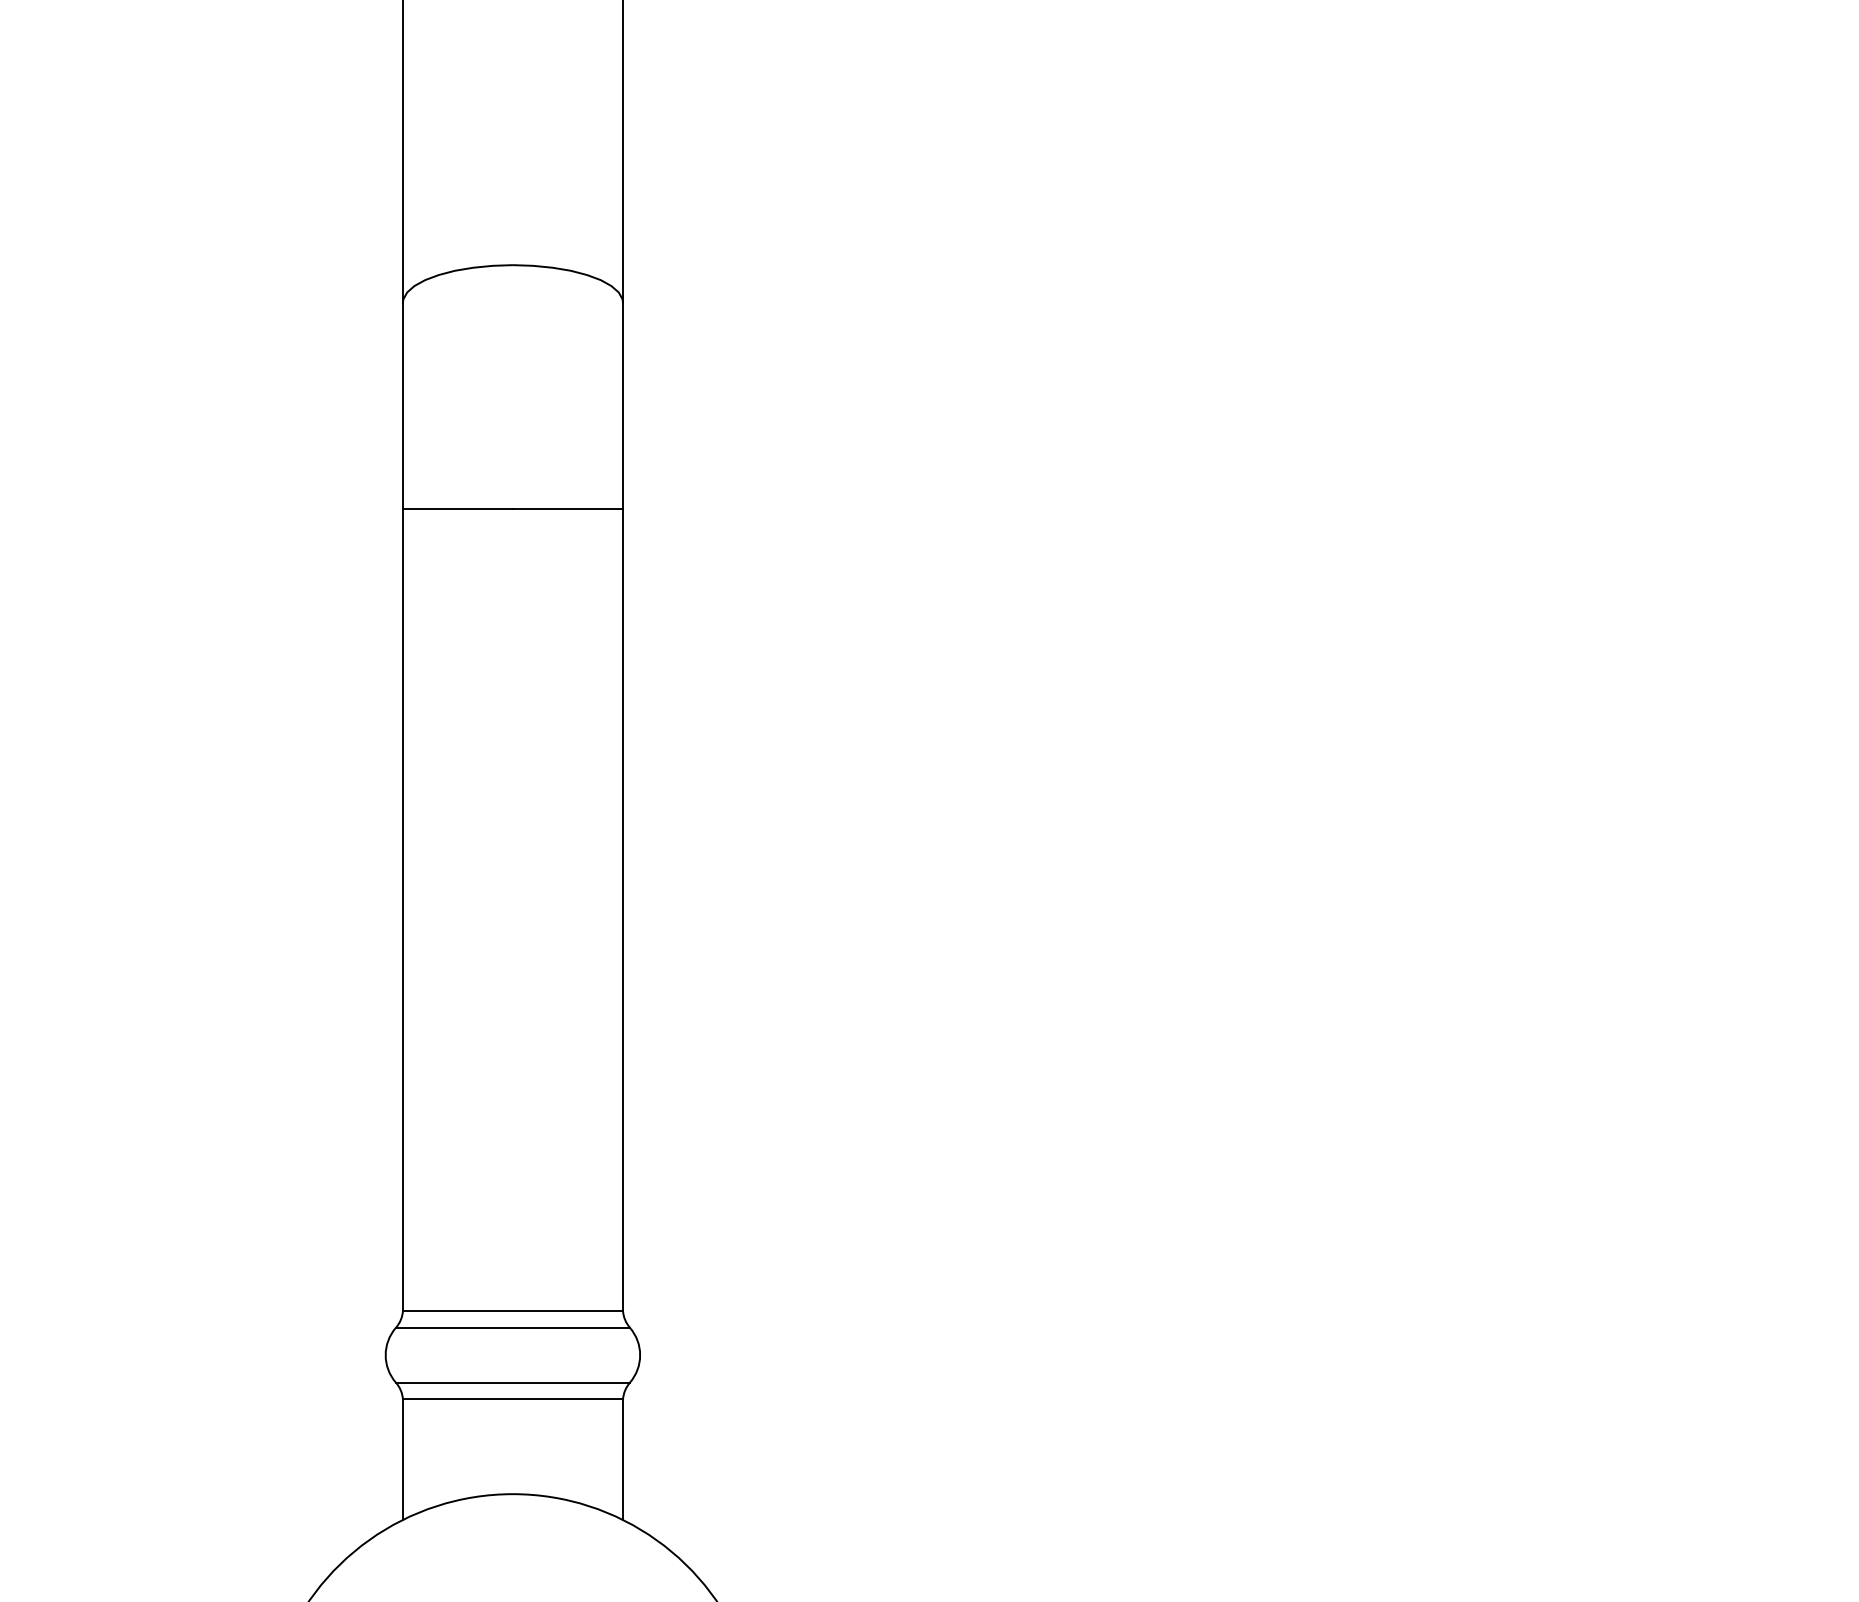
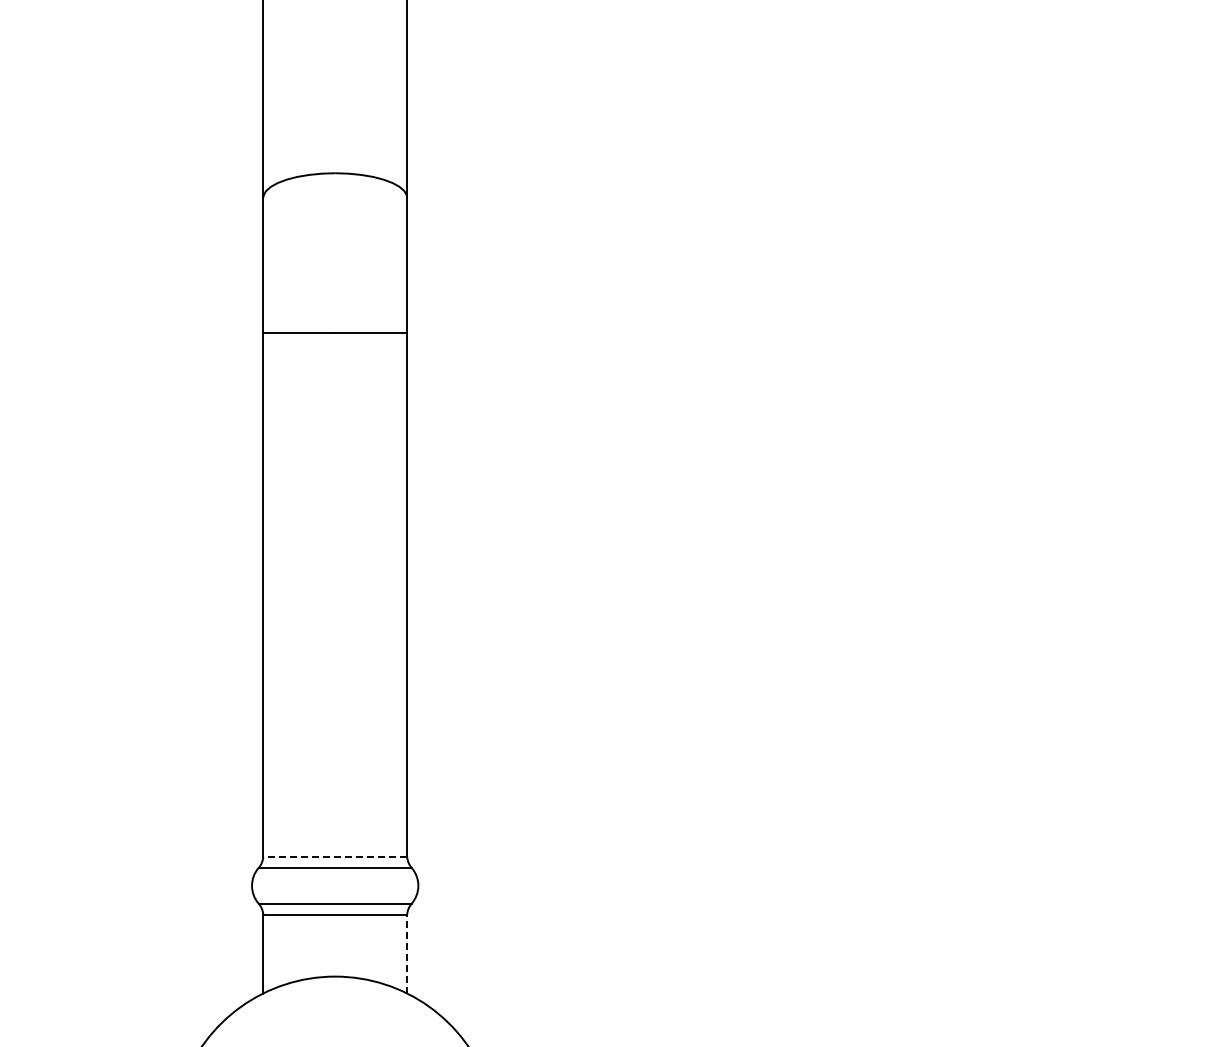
line: (513, 1311) -> (335, 857), solid -> dashed
line: (623, 1458) -> (407, 953), solid -> dashed

